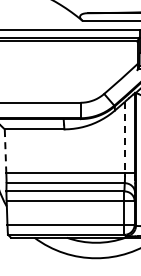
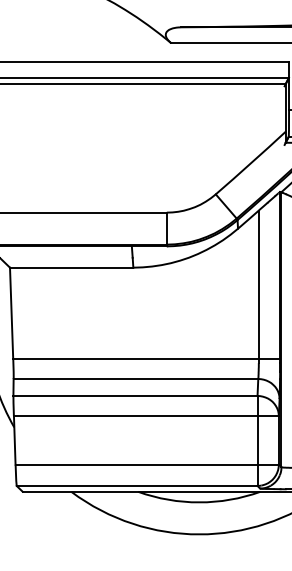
line: (125, 137) -> (259, 284), dashed -> solid
line: (5, 150) -> (11, 311), dashed -> solid

